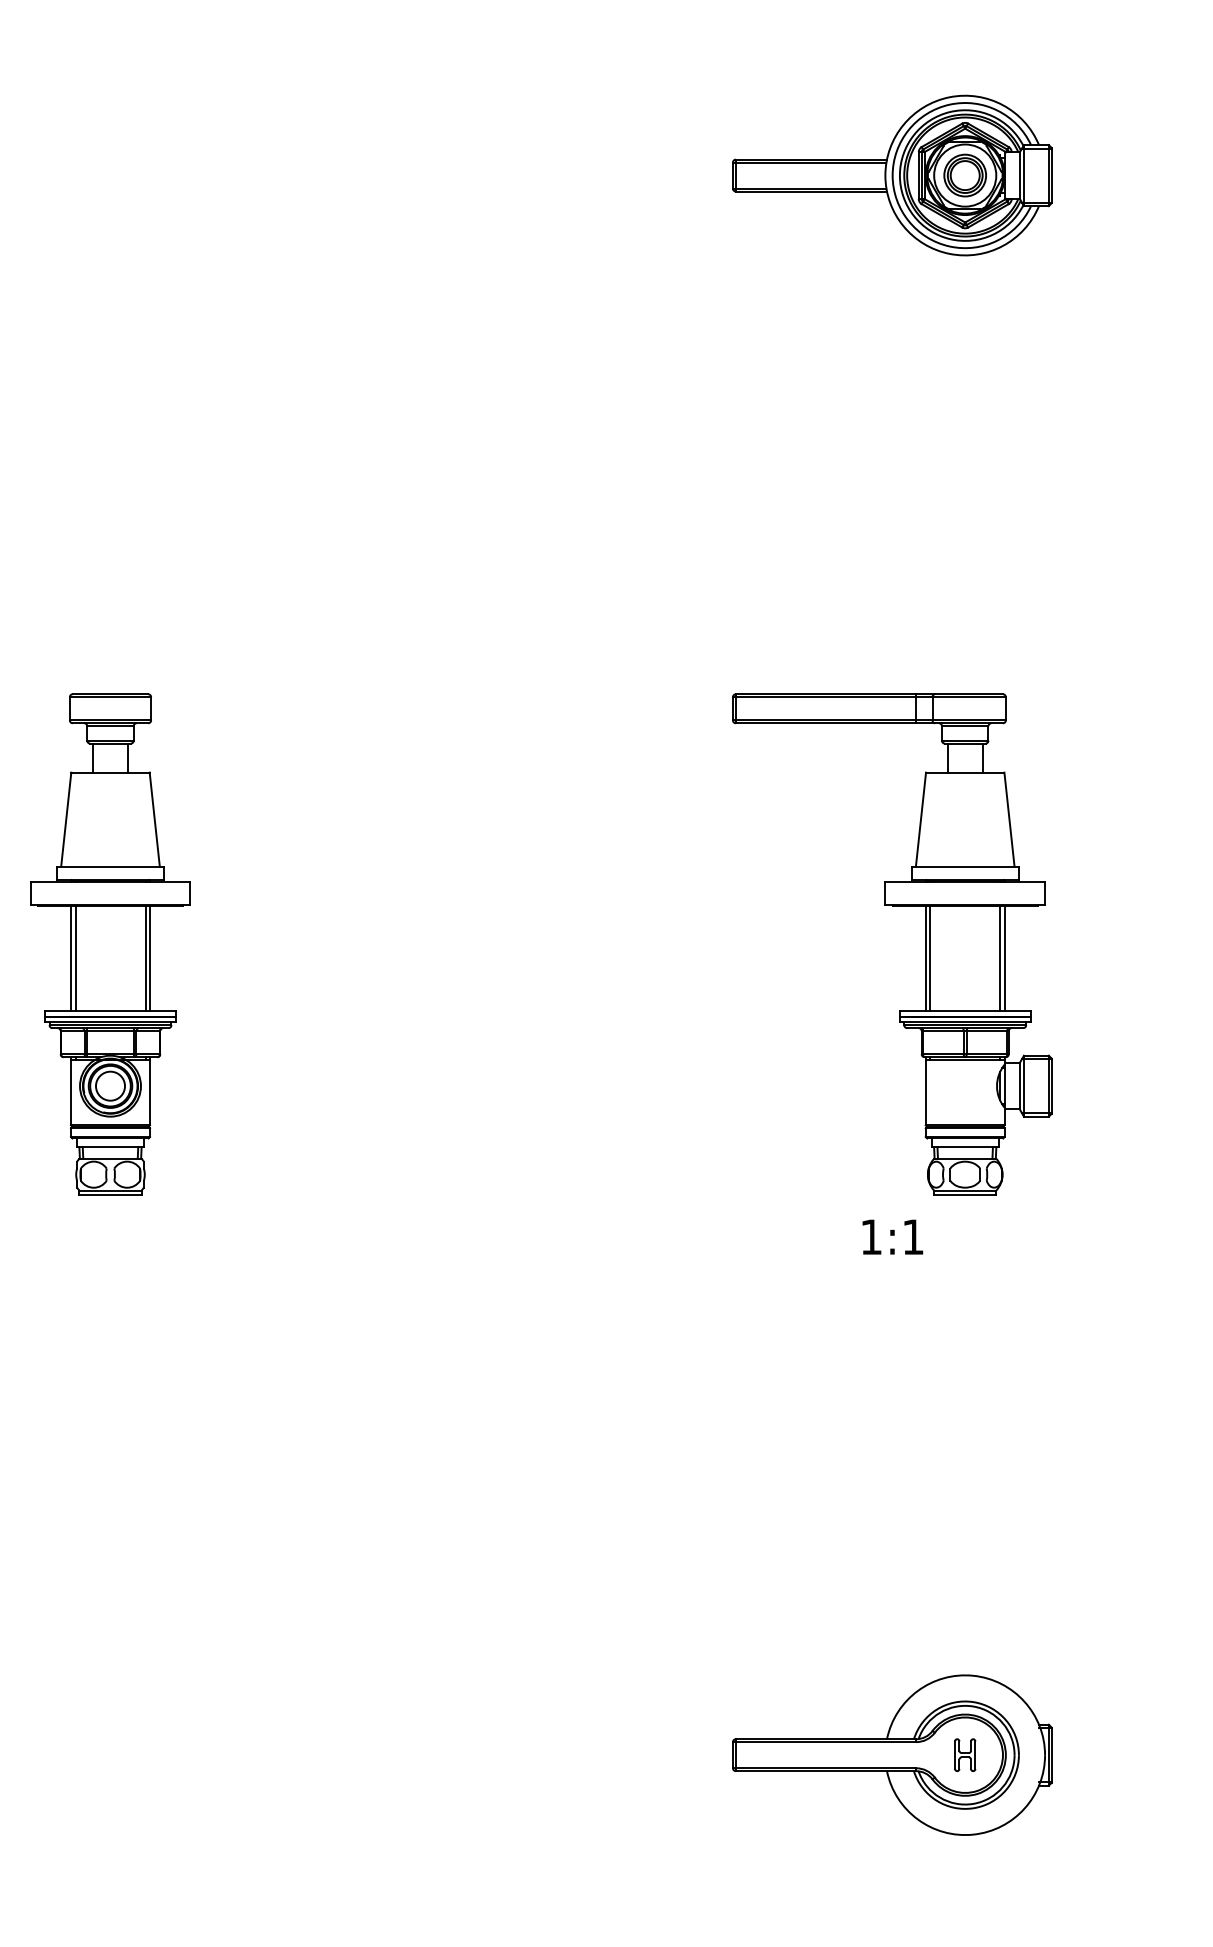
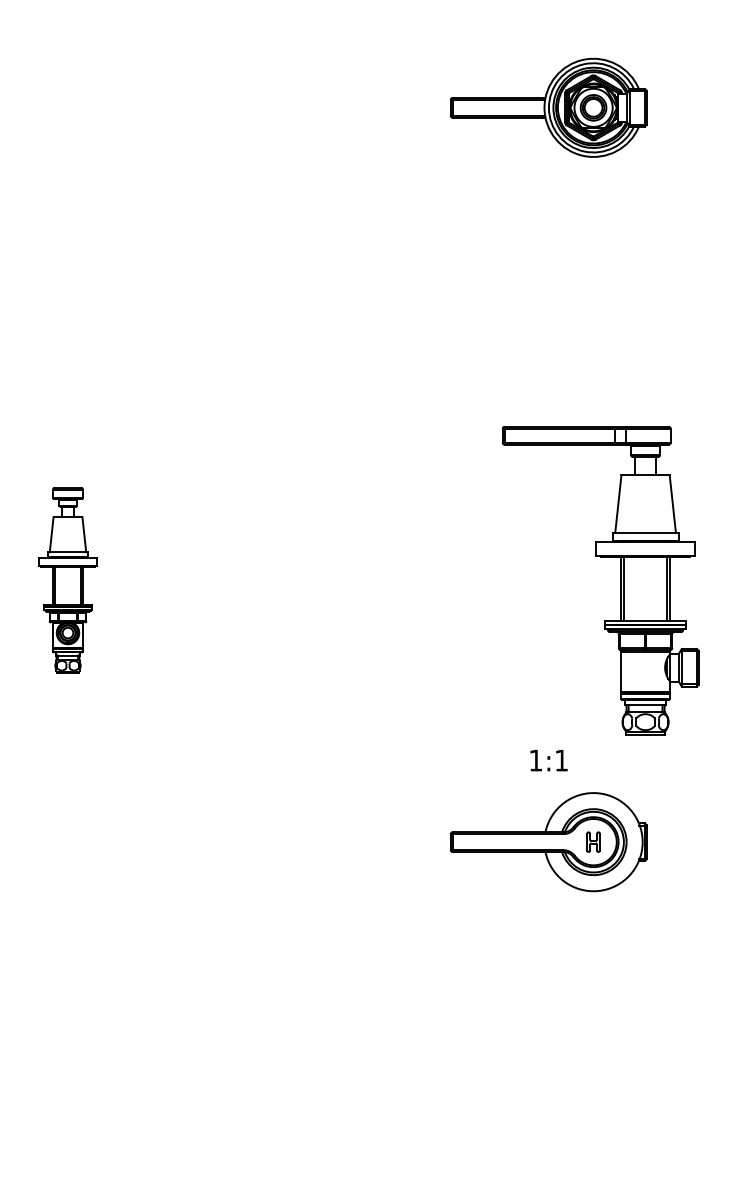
part: (109, 944) -> (67, 580), size x0.6
part: (924, 944) -> (620, 580), moved
part: (891, 1755) -> (548, 842), moved

